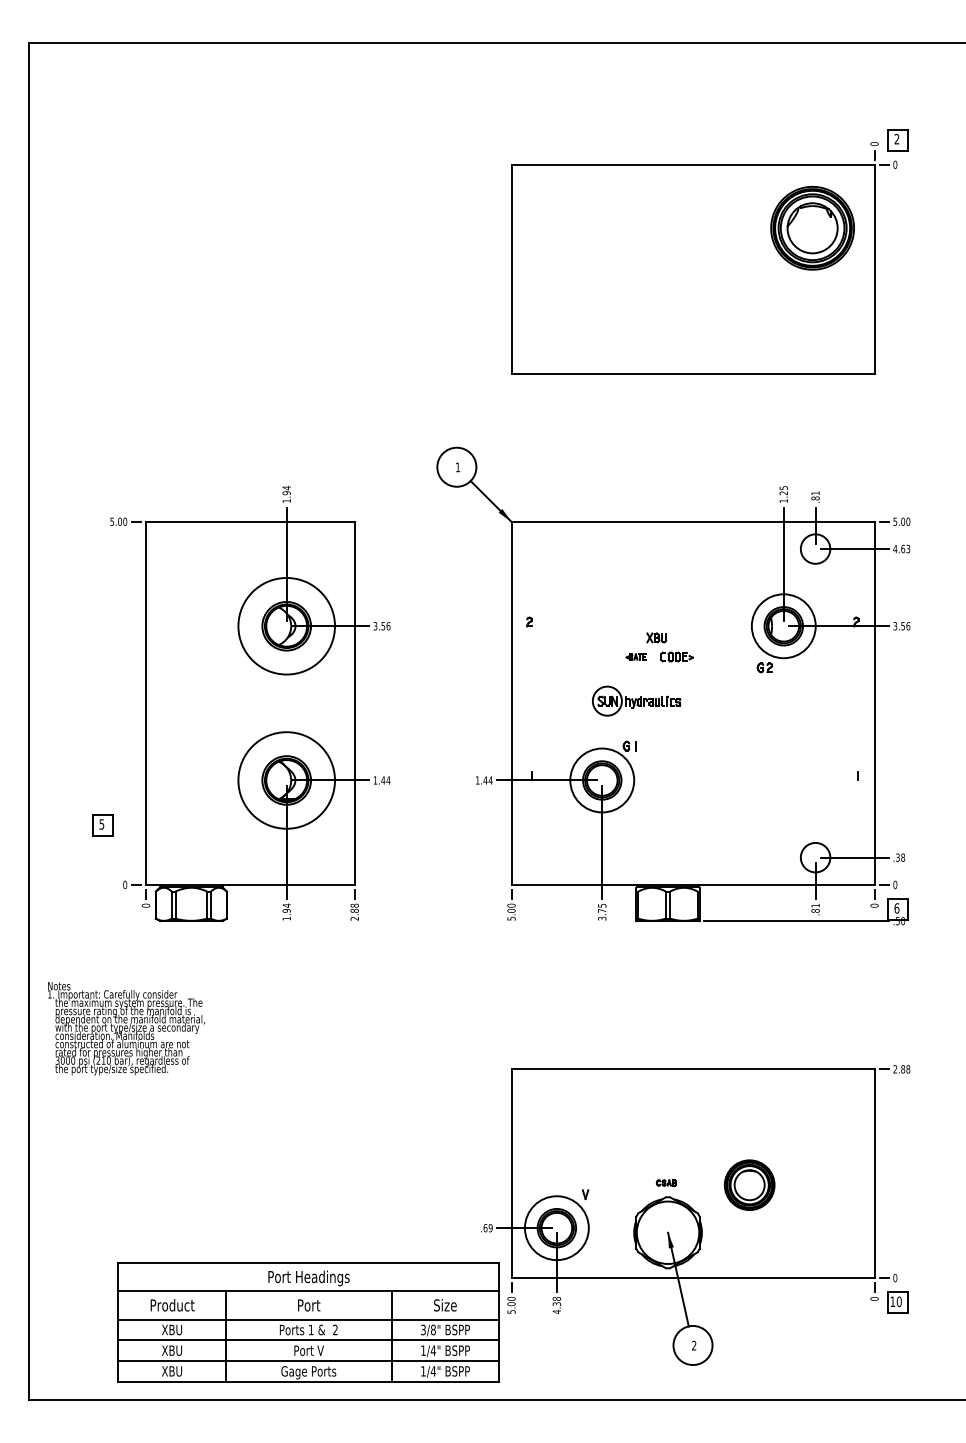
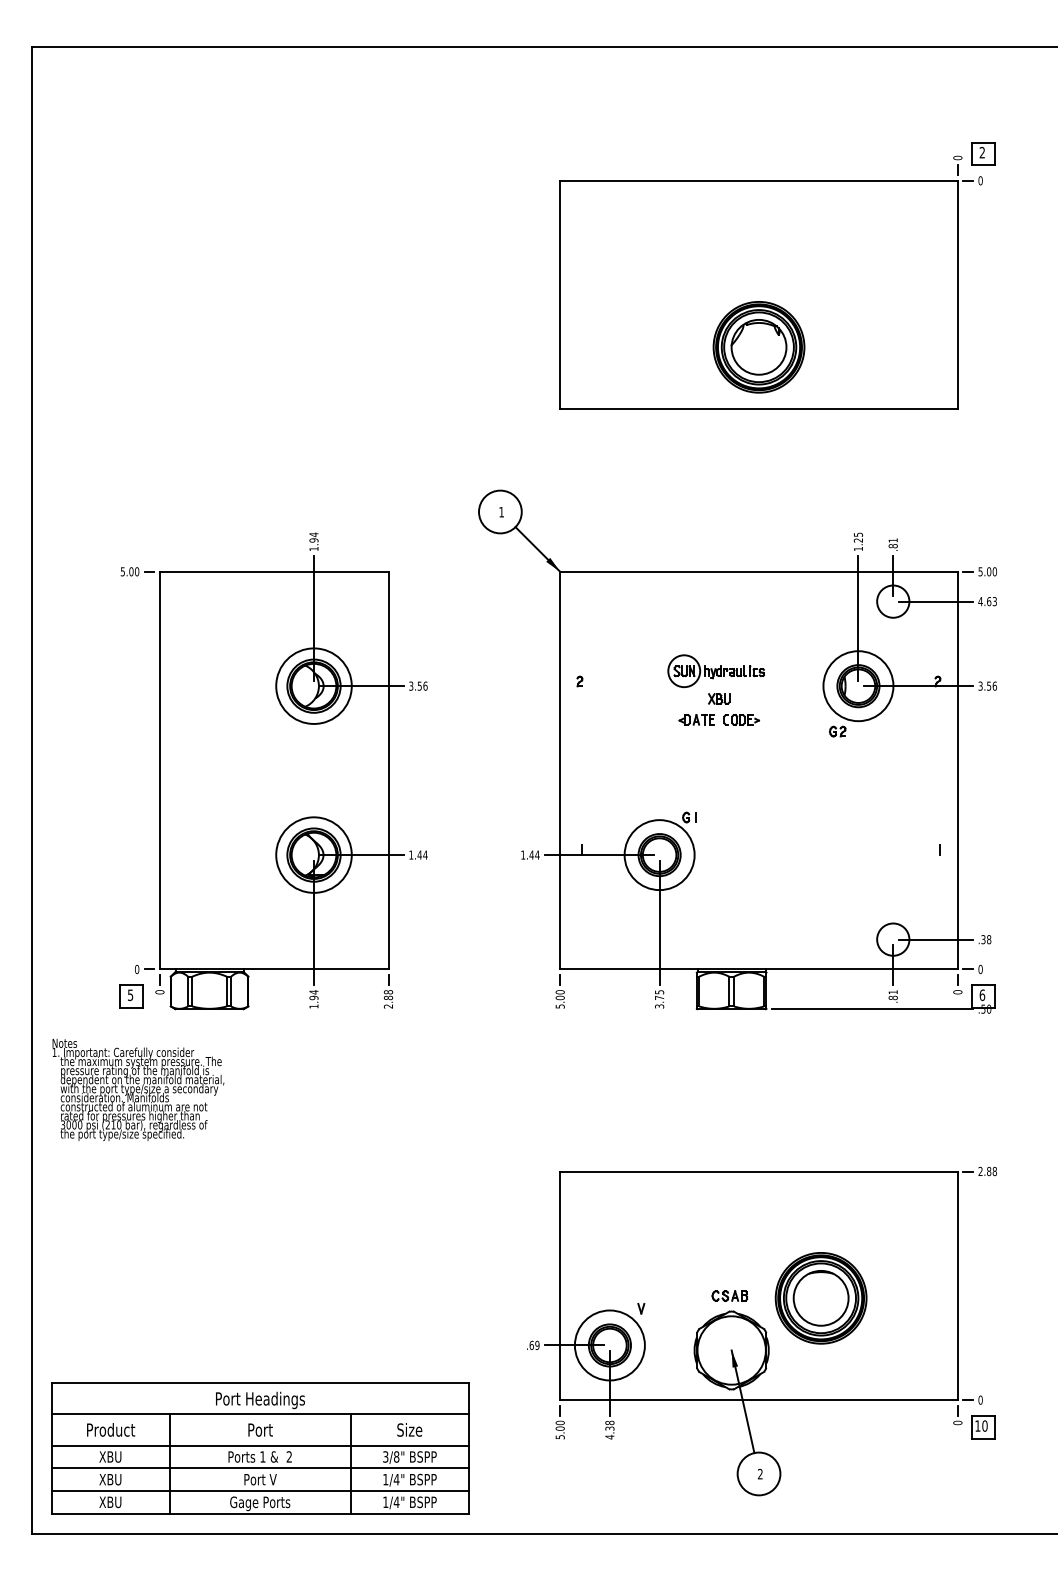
part: (812, 228) -> (758, 347), moved
circle: (286, 625) -> (313, 685), size x0.71
part: (635, 656) -> (696, 719), size x1.67
part: (635, 701) -> (715, 671), moved
circle: (286, 779) -> (313, 854), size x0.71
part: (102, 825) -> (131, 996), moved
text: (126, 1028) -> (138, 1089), moved
part: (666, 1182) -> (729, 1295), size x1.67
part: (749, 1185) -> (820, 1298), size x1.67
part: (309, 1322) -> (260, 1448), moved

